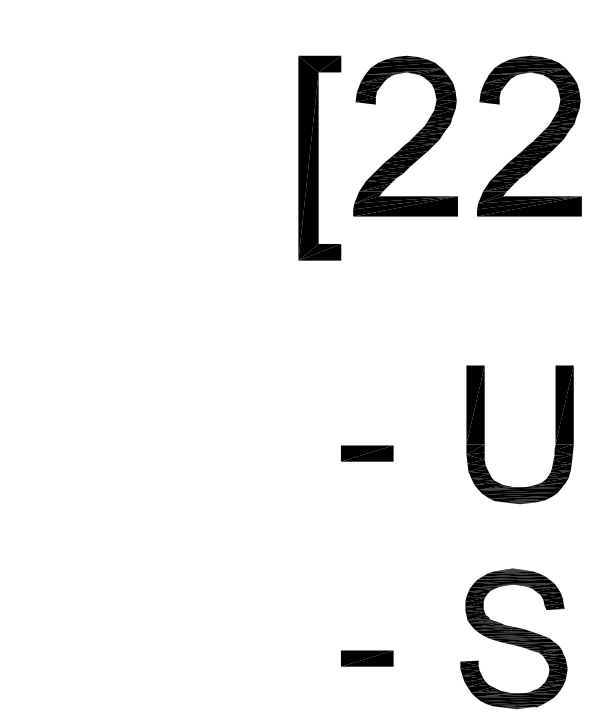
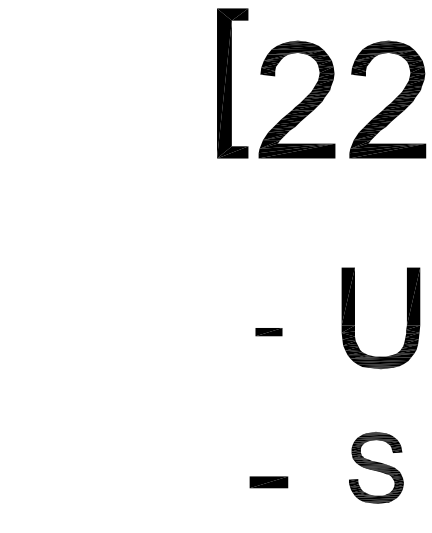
part: (319, 157) -> (232, 82), moved
part: (367, 453) -> (269, 332), size x0.7
part: (513, 638) -> (376, 467), size x0.7

